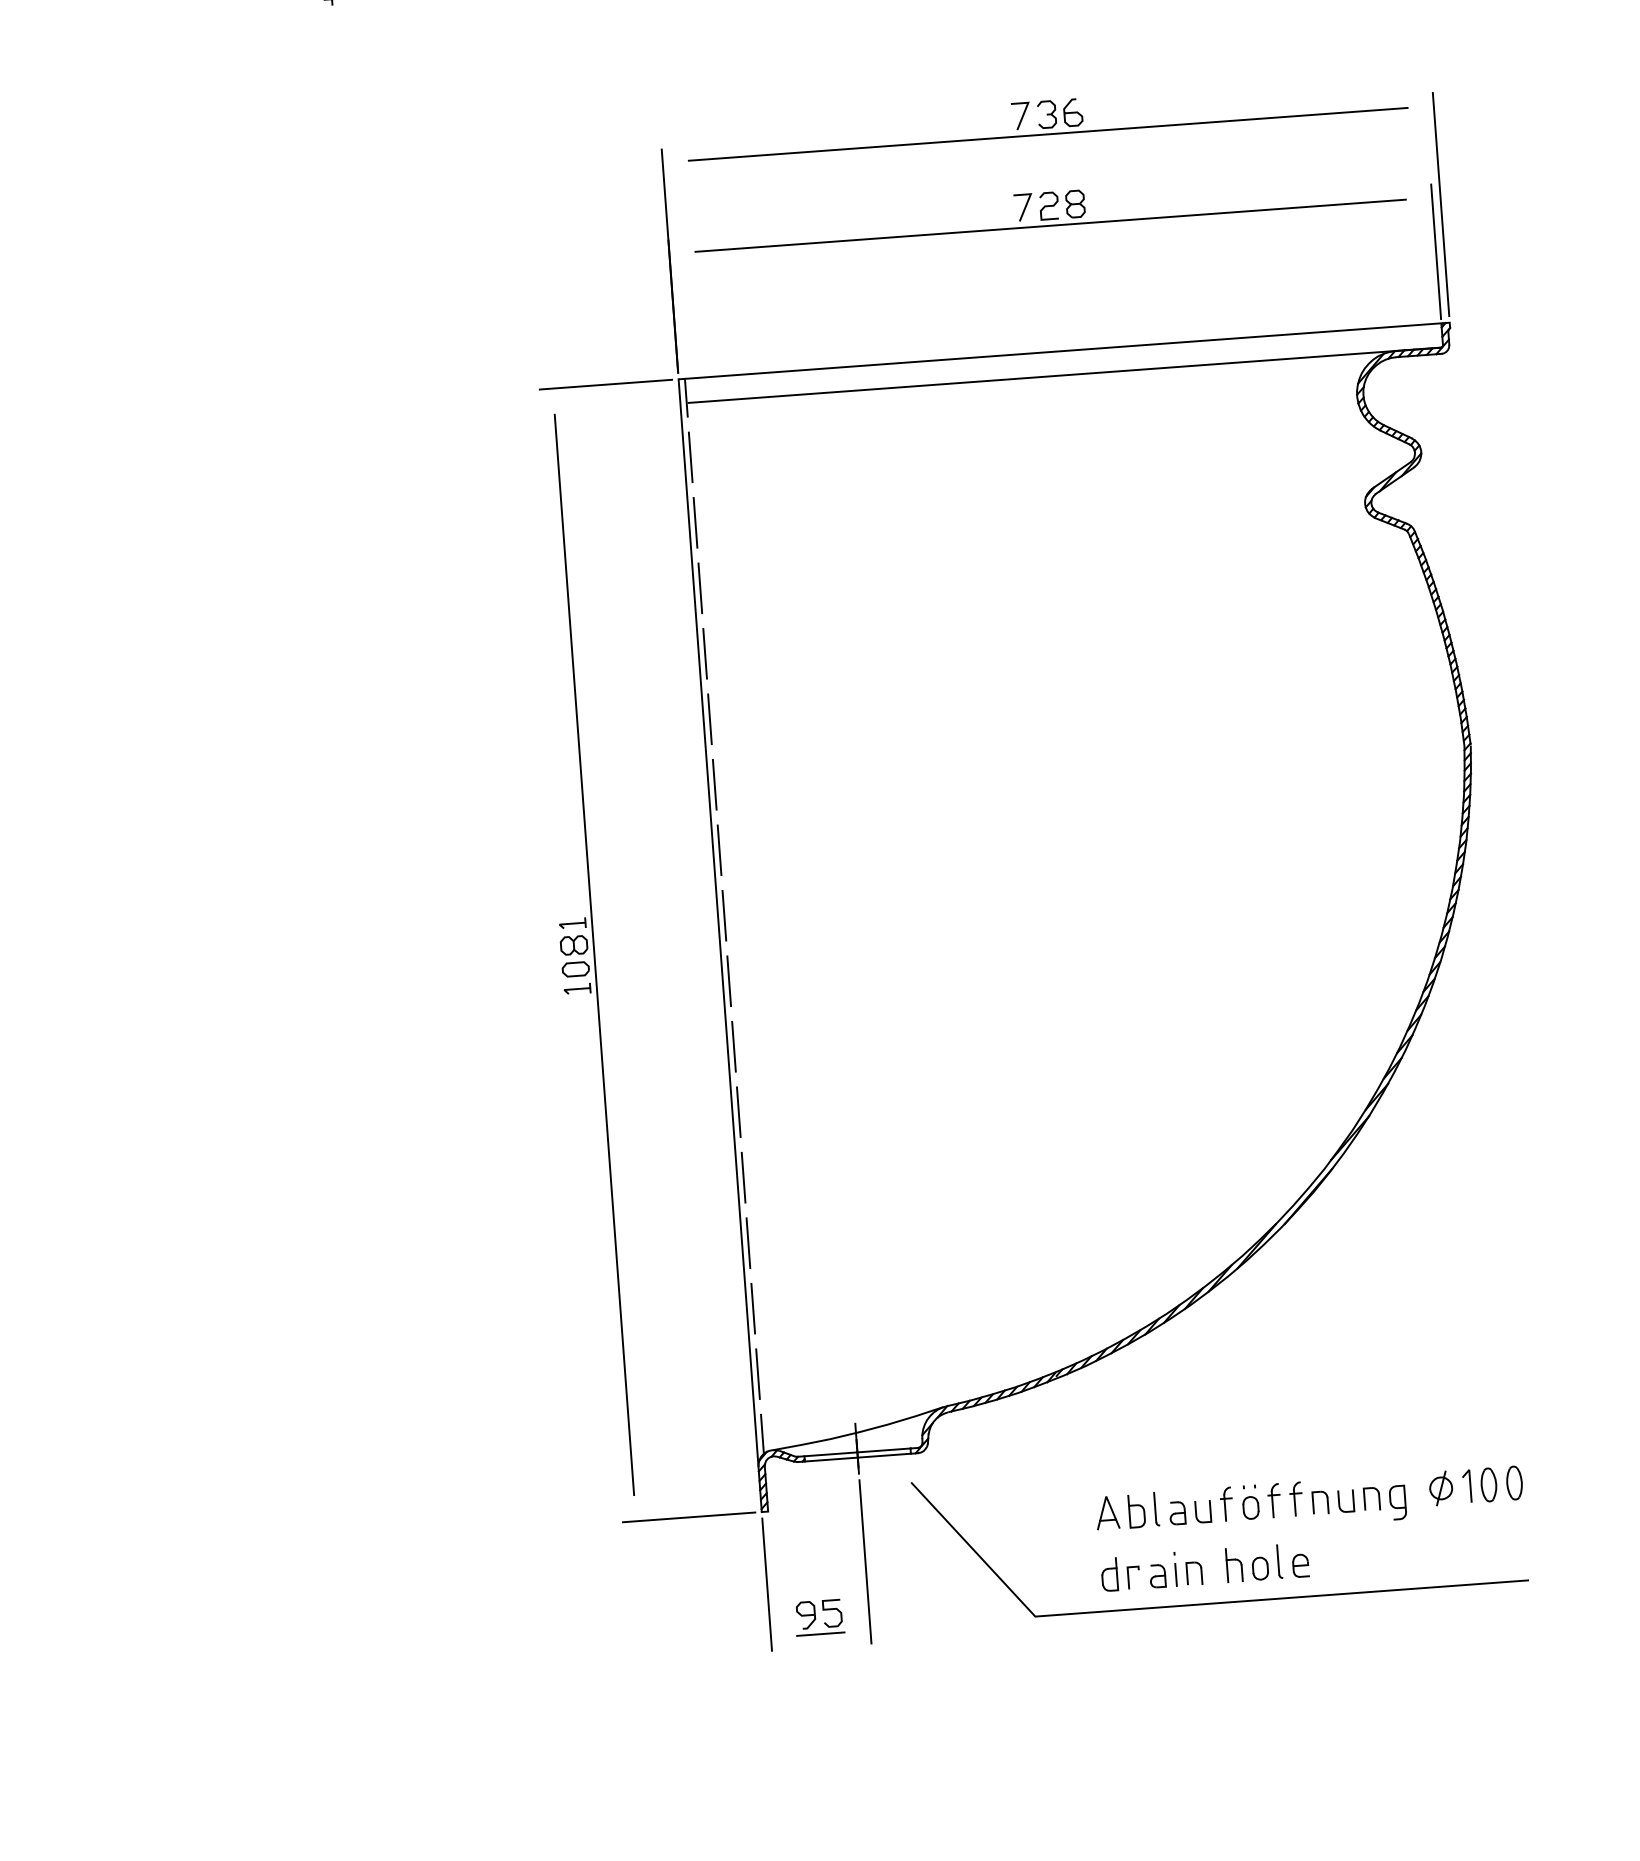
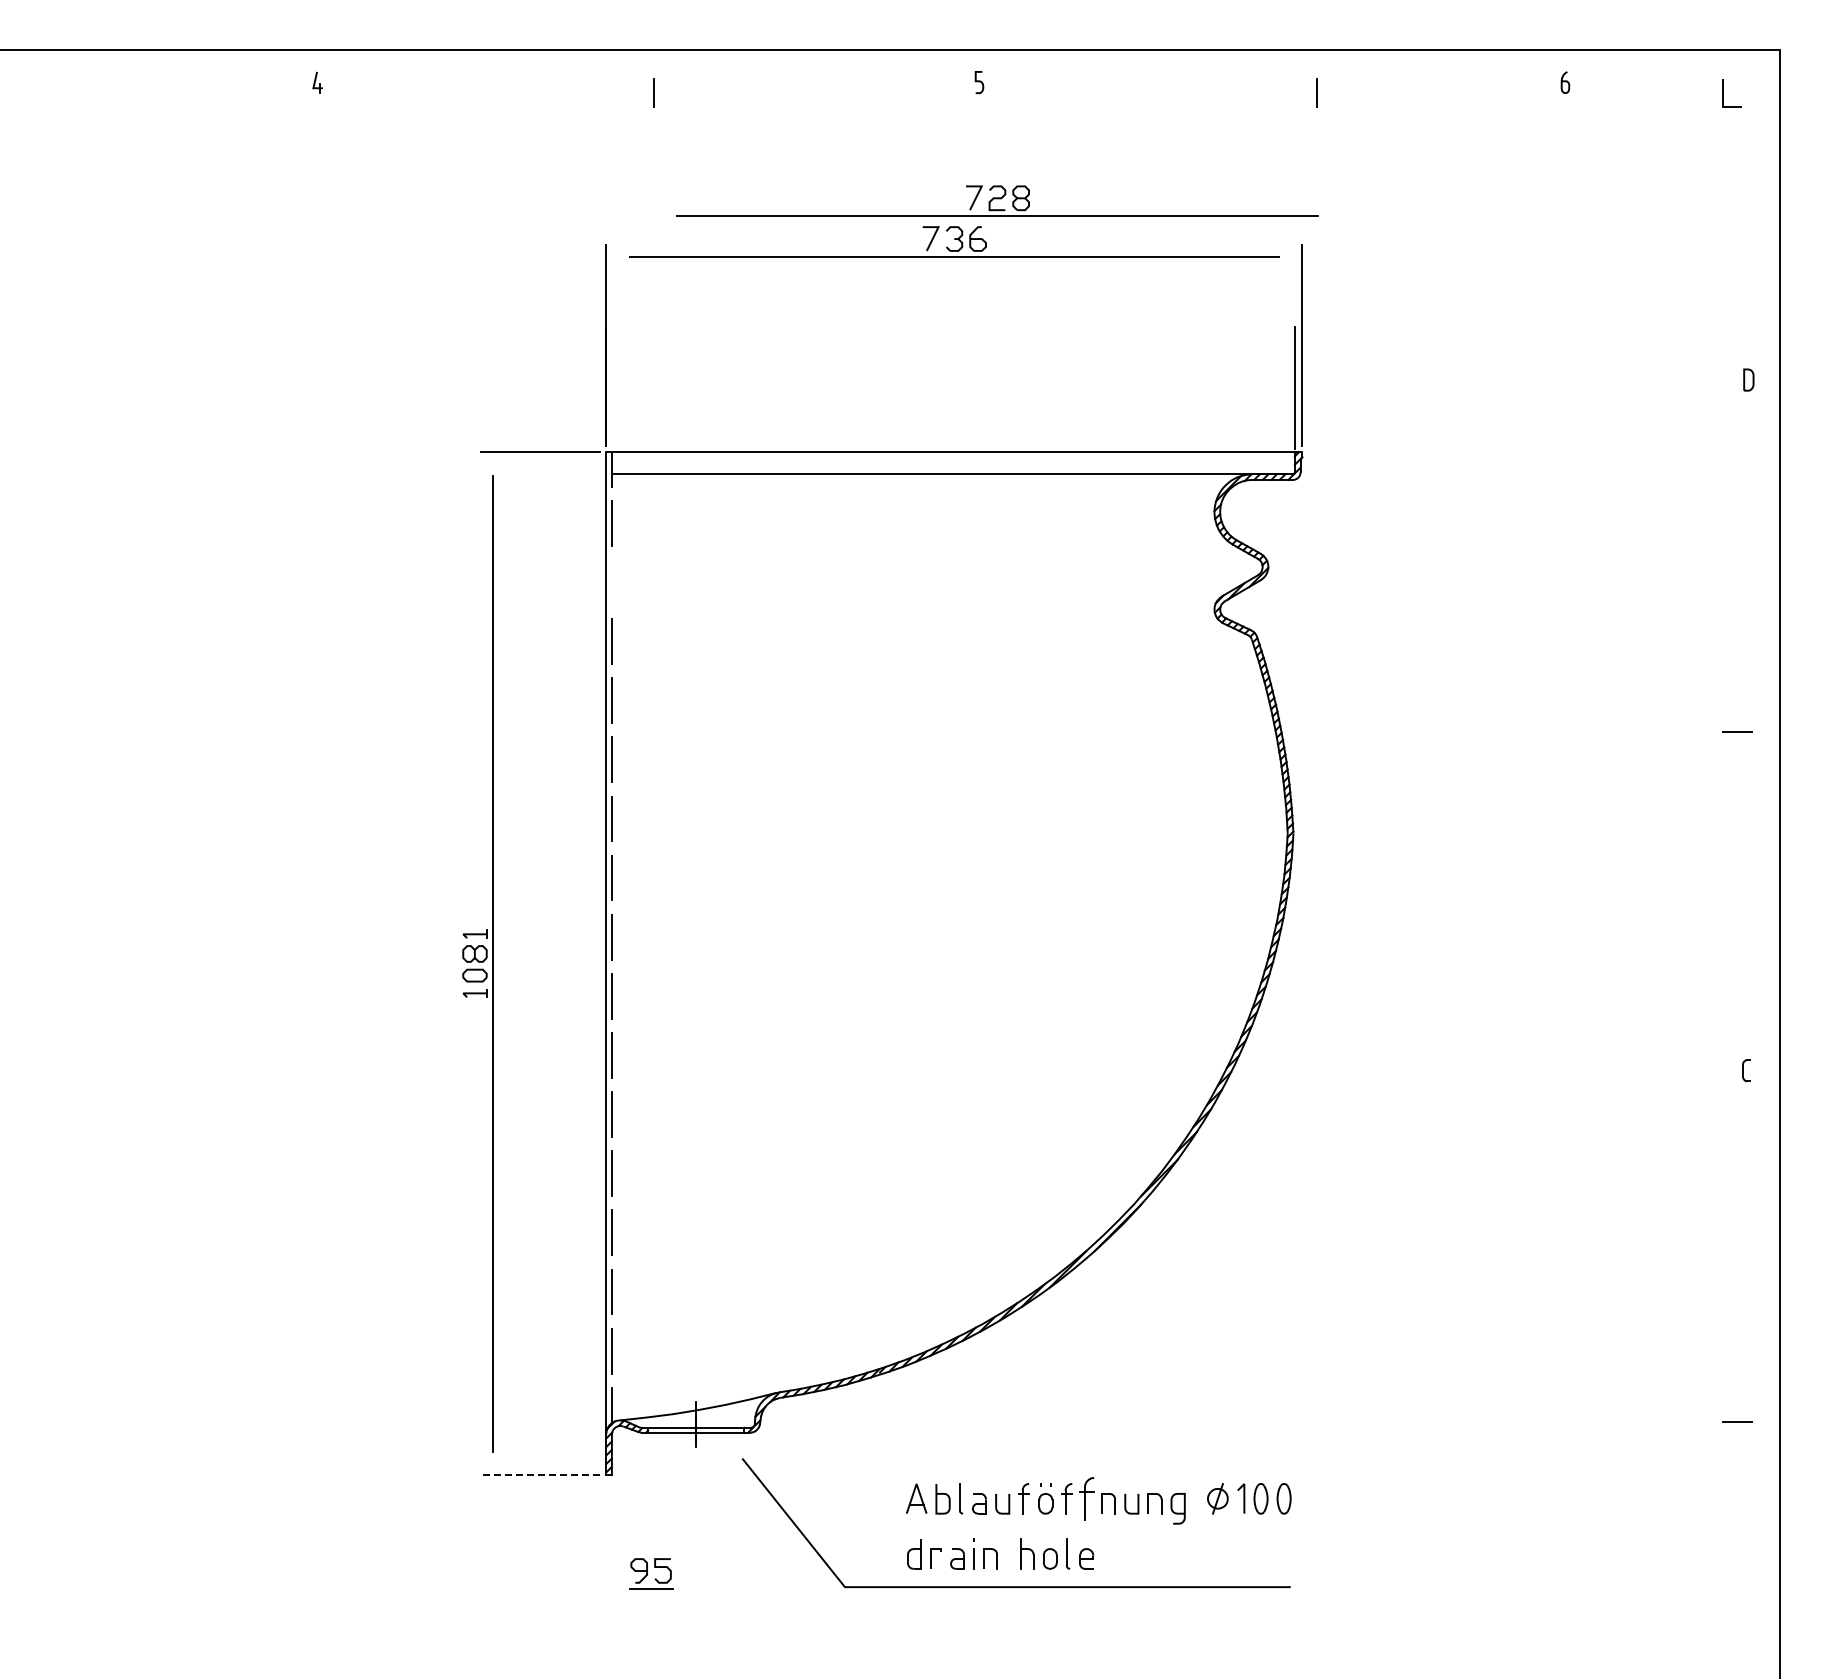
part: (1049, 208) -> (997, 200), moved
line: (695, 522) -> (611, 582), removed
part: (1295, 1498) -> (1086, 1498), size x1.4
line: (689, 1517) -> (540, 1475), solid -> dashed
line: (865, 1561) -> (696, 1526), removed
line: (767, 1584) -> (606, 1540), removed

